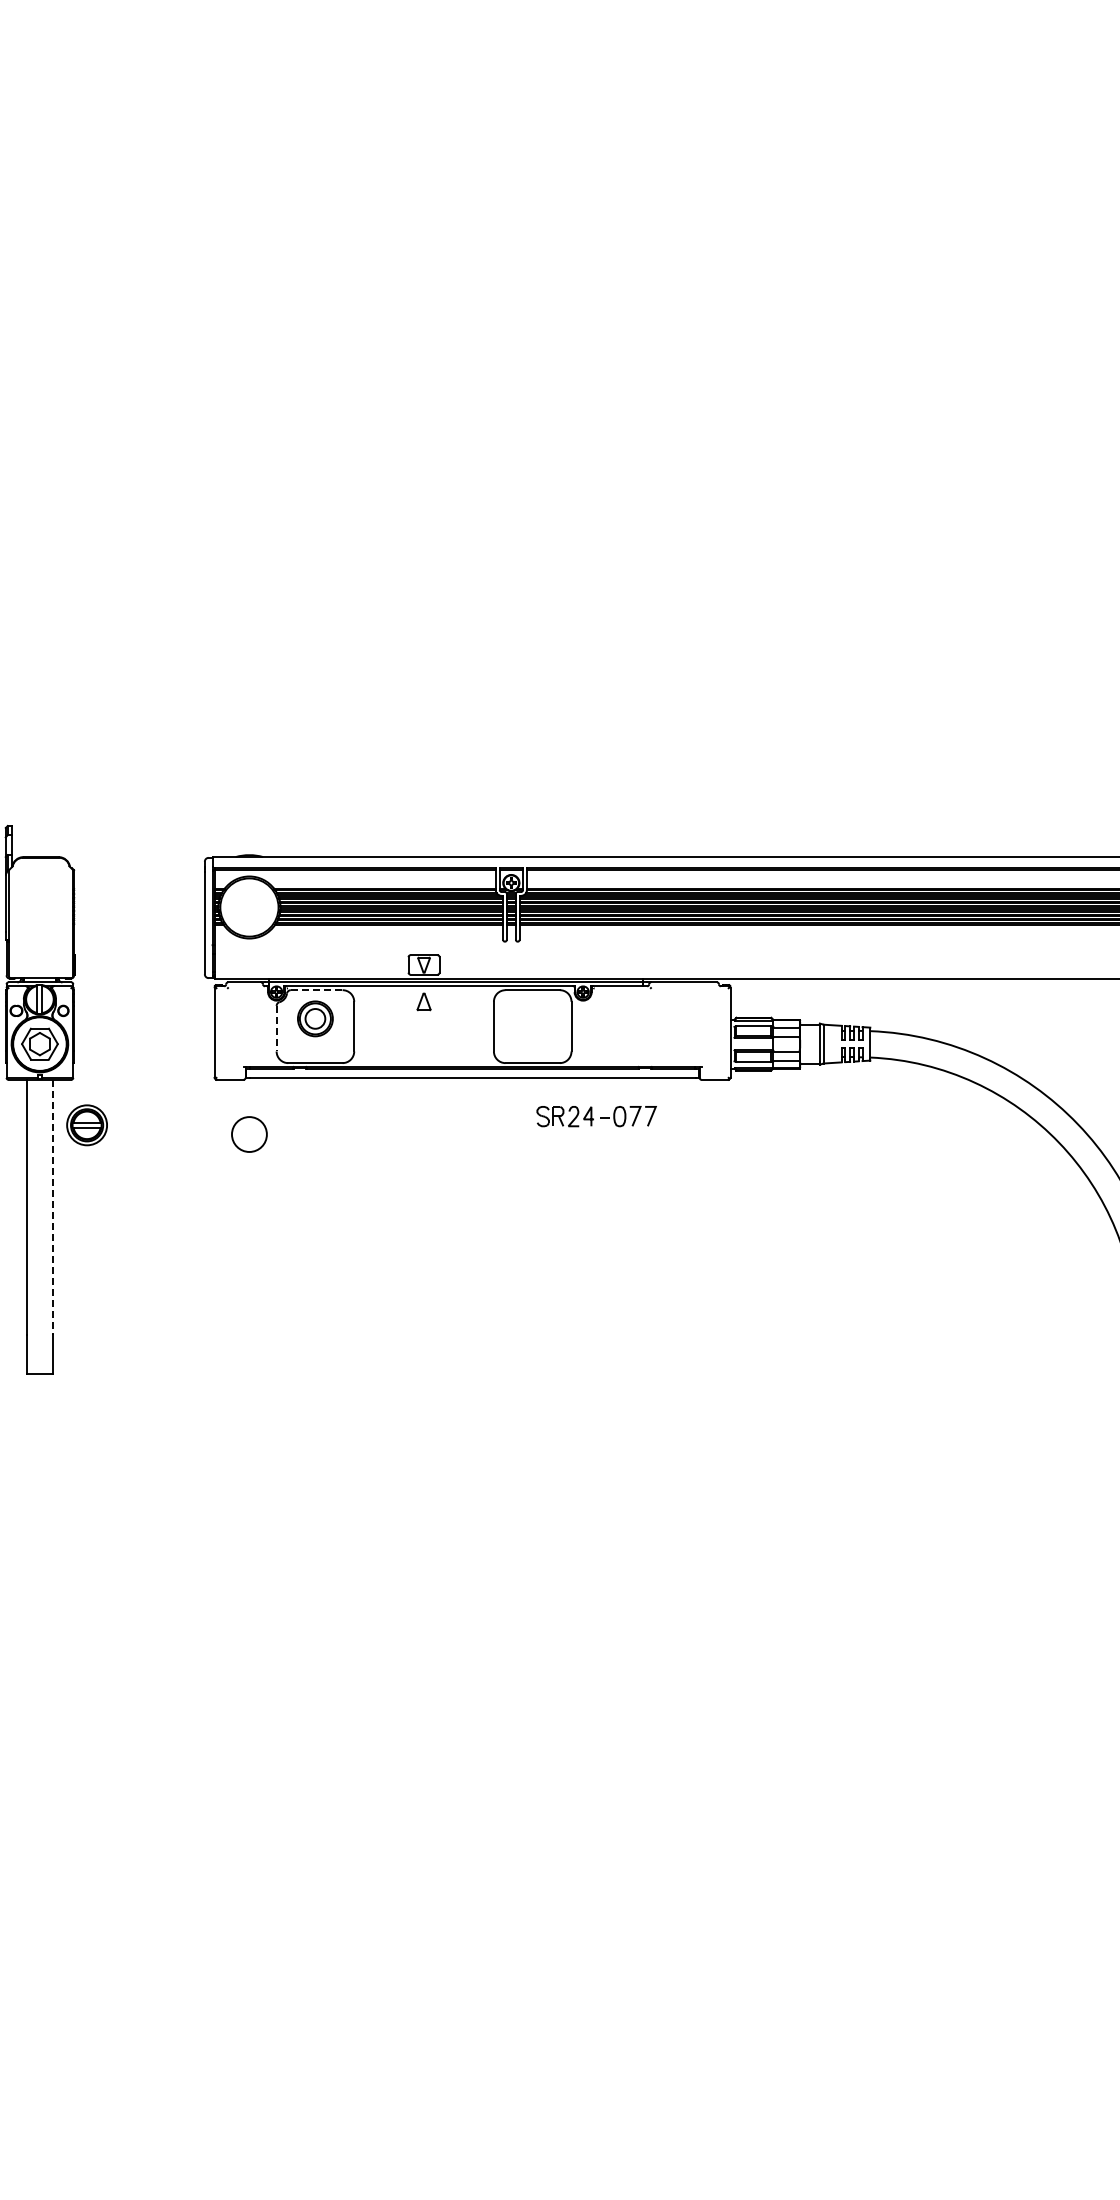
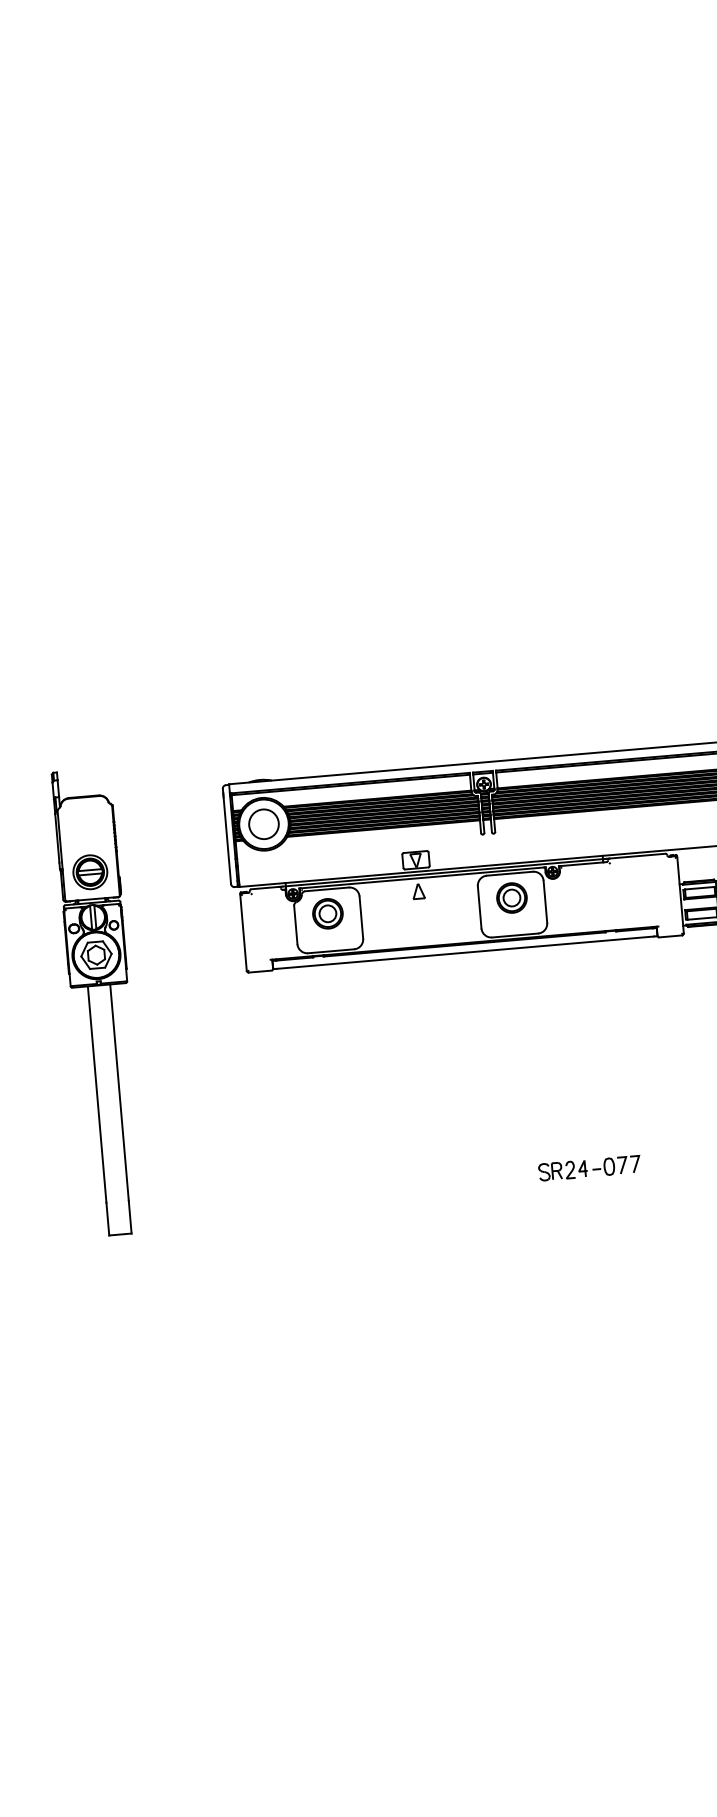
line: (316, 990) -> (326, 889), dashed -> solid
part: (532, 1018) -> (511, 897), added
line: (276, 1028) -> (295, 924), dashed -> solid
part: (596, 1116) -> (589, 1168), moved
part: (86, 1125) -> (89, 872), moved
circle: (249, 1134) -> (264, 824), moved
line: (53, 1207) -> (119, 1092), dashed -> solid

